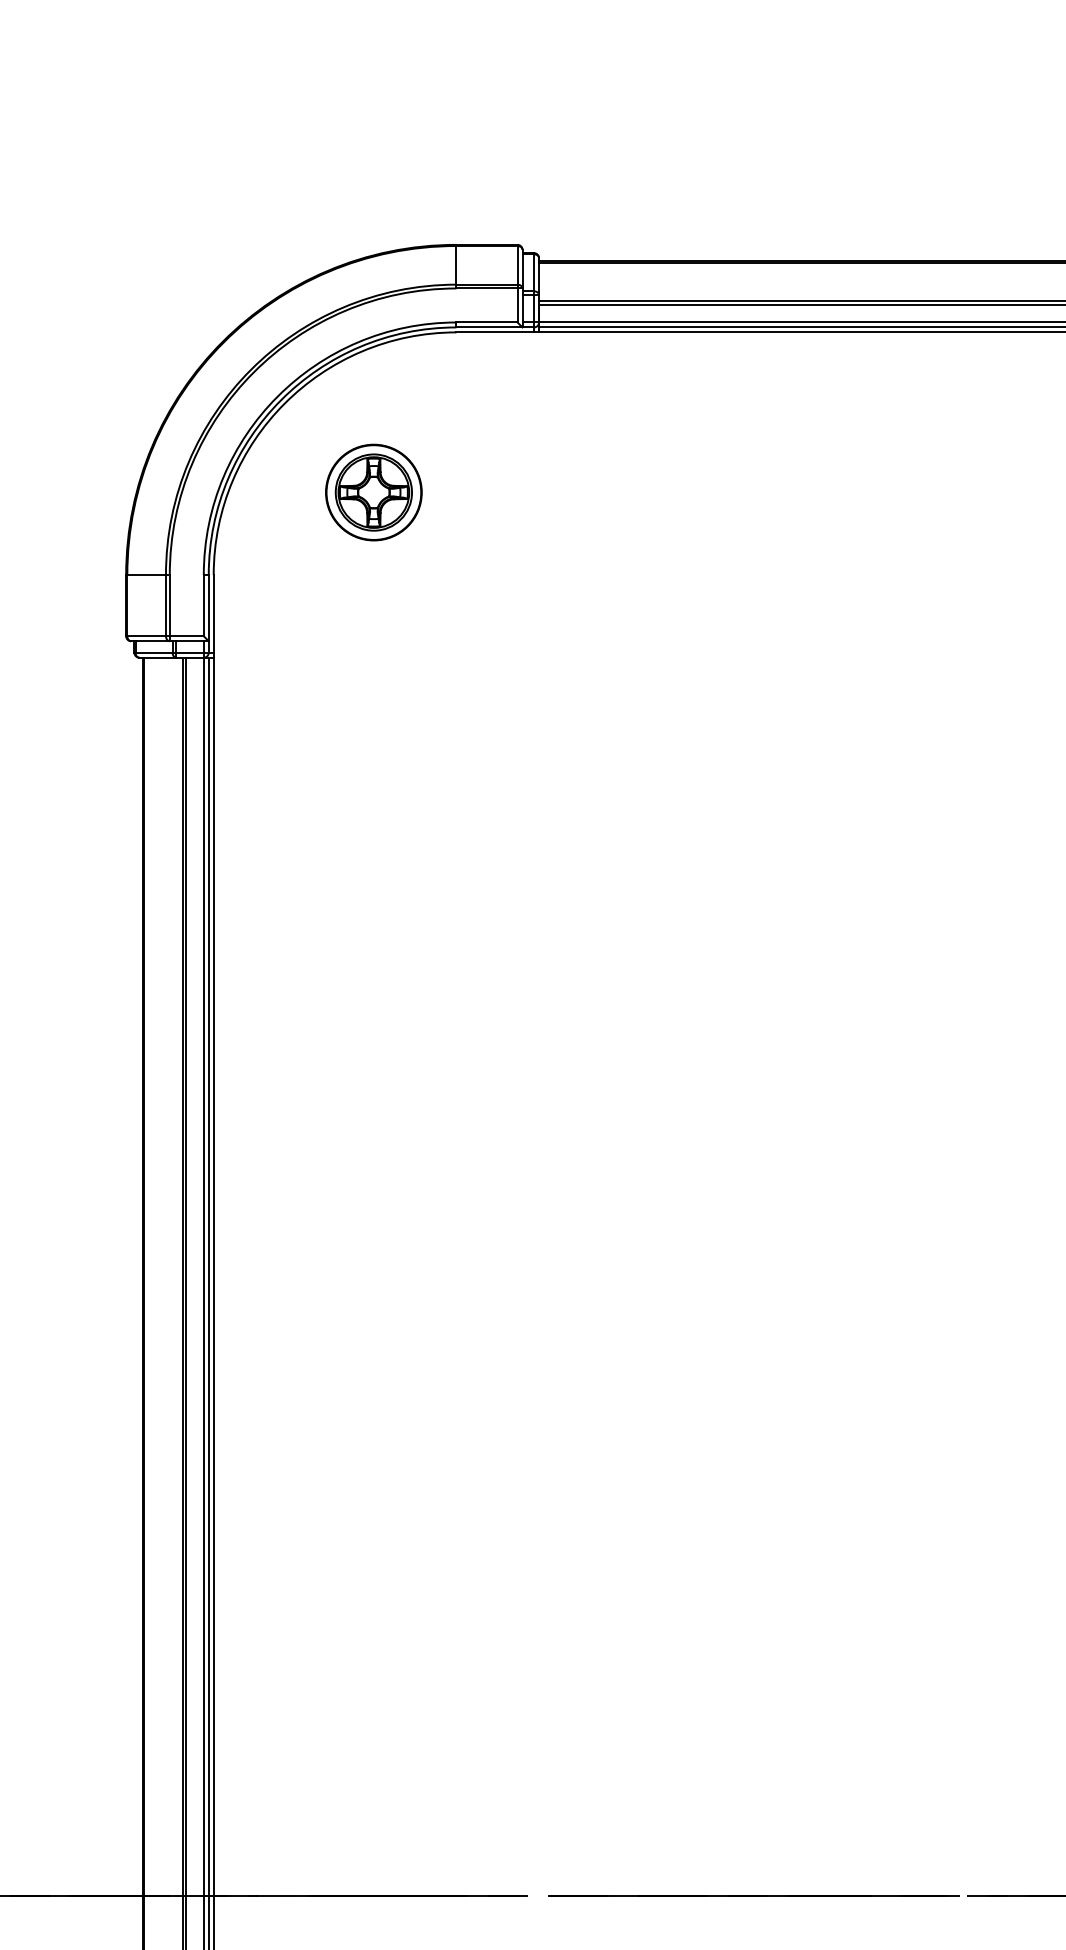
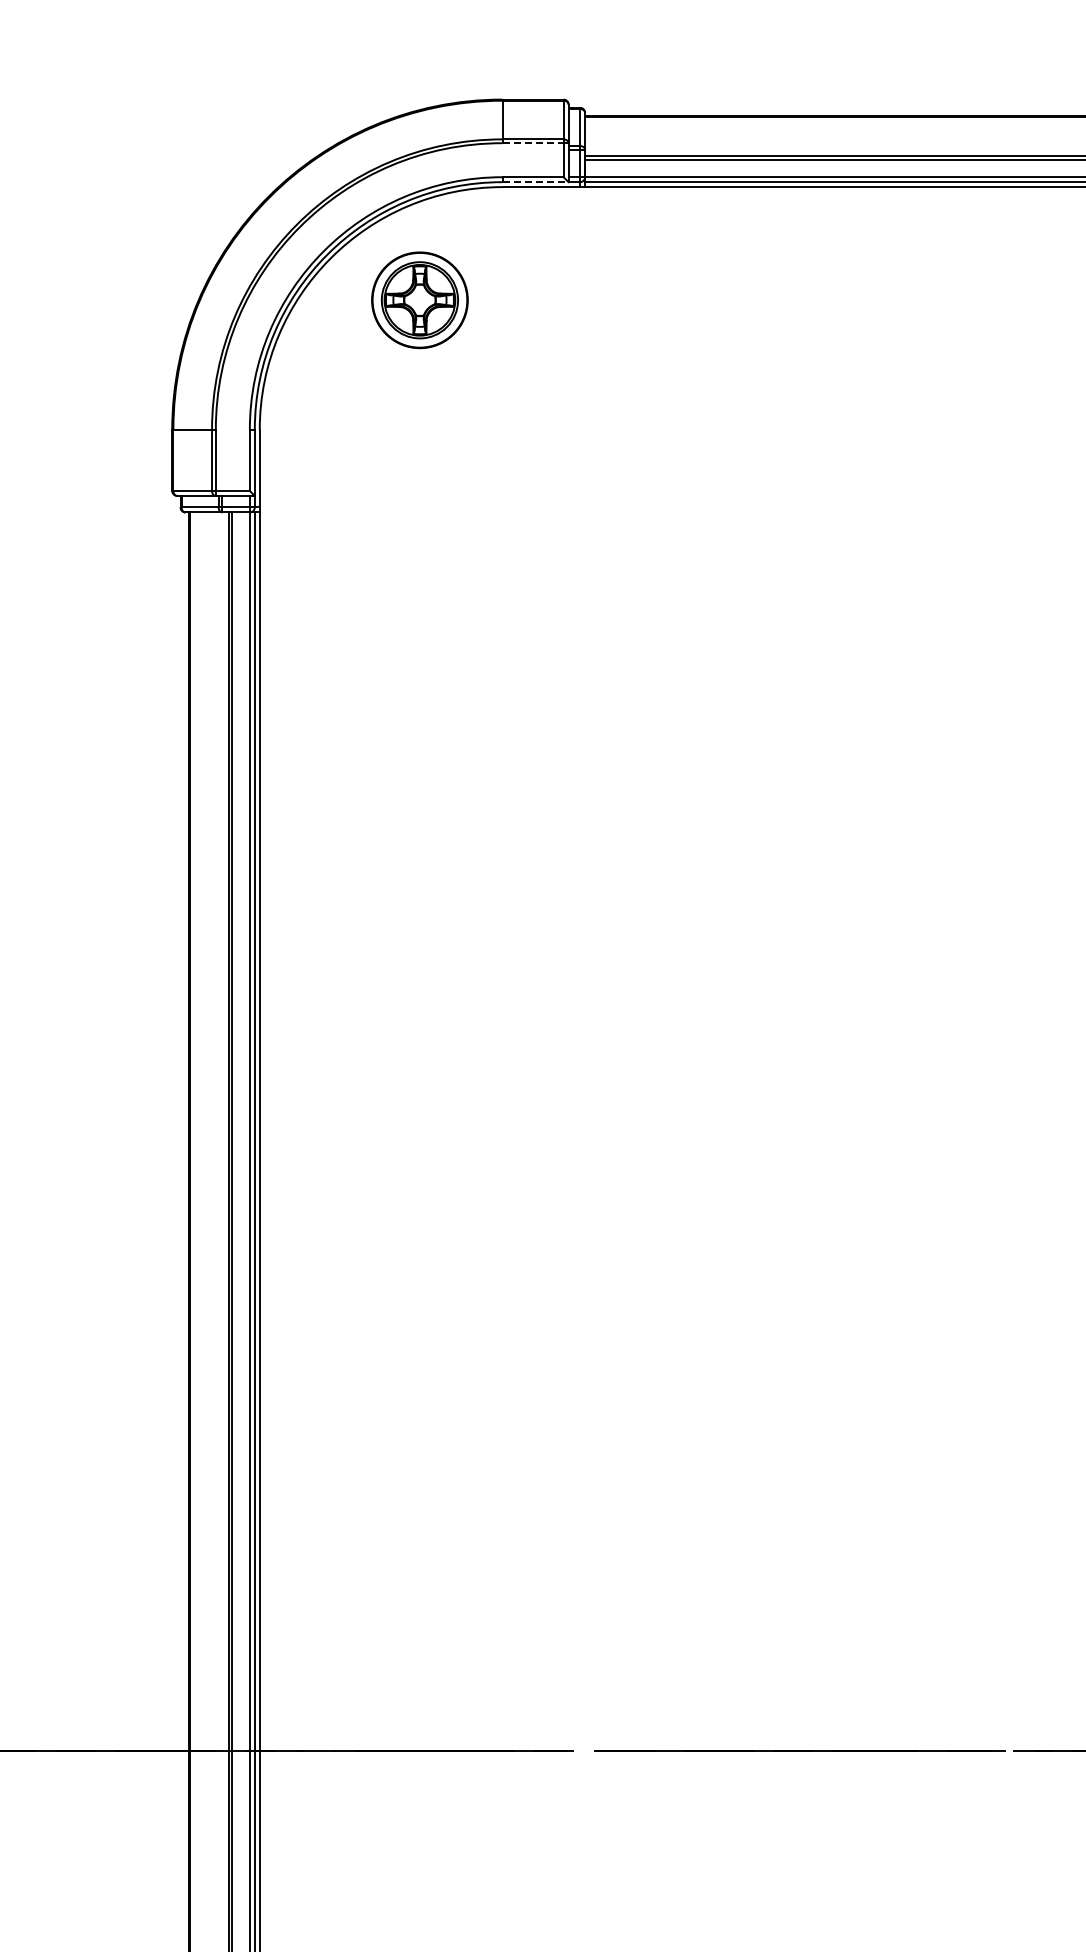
line: (487, 288) -> (533, 143), solid -> dashed
line: (490, 327) -> (536, 182), solid -> dashed
part: (373, 492) -> (419, 300), moved

